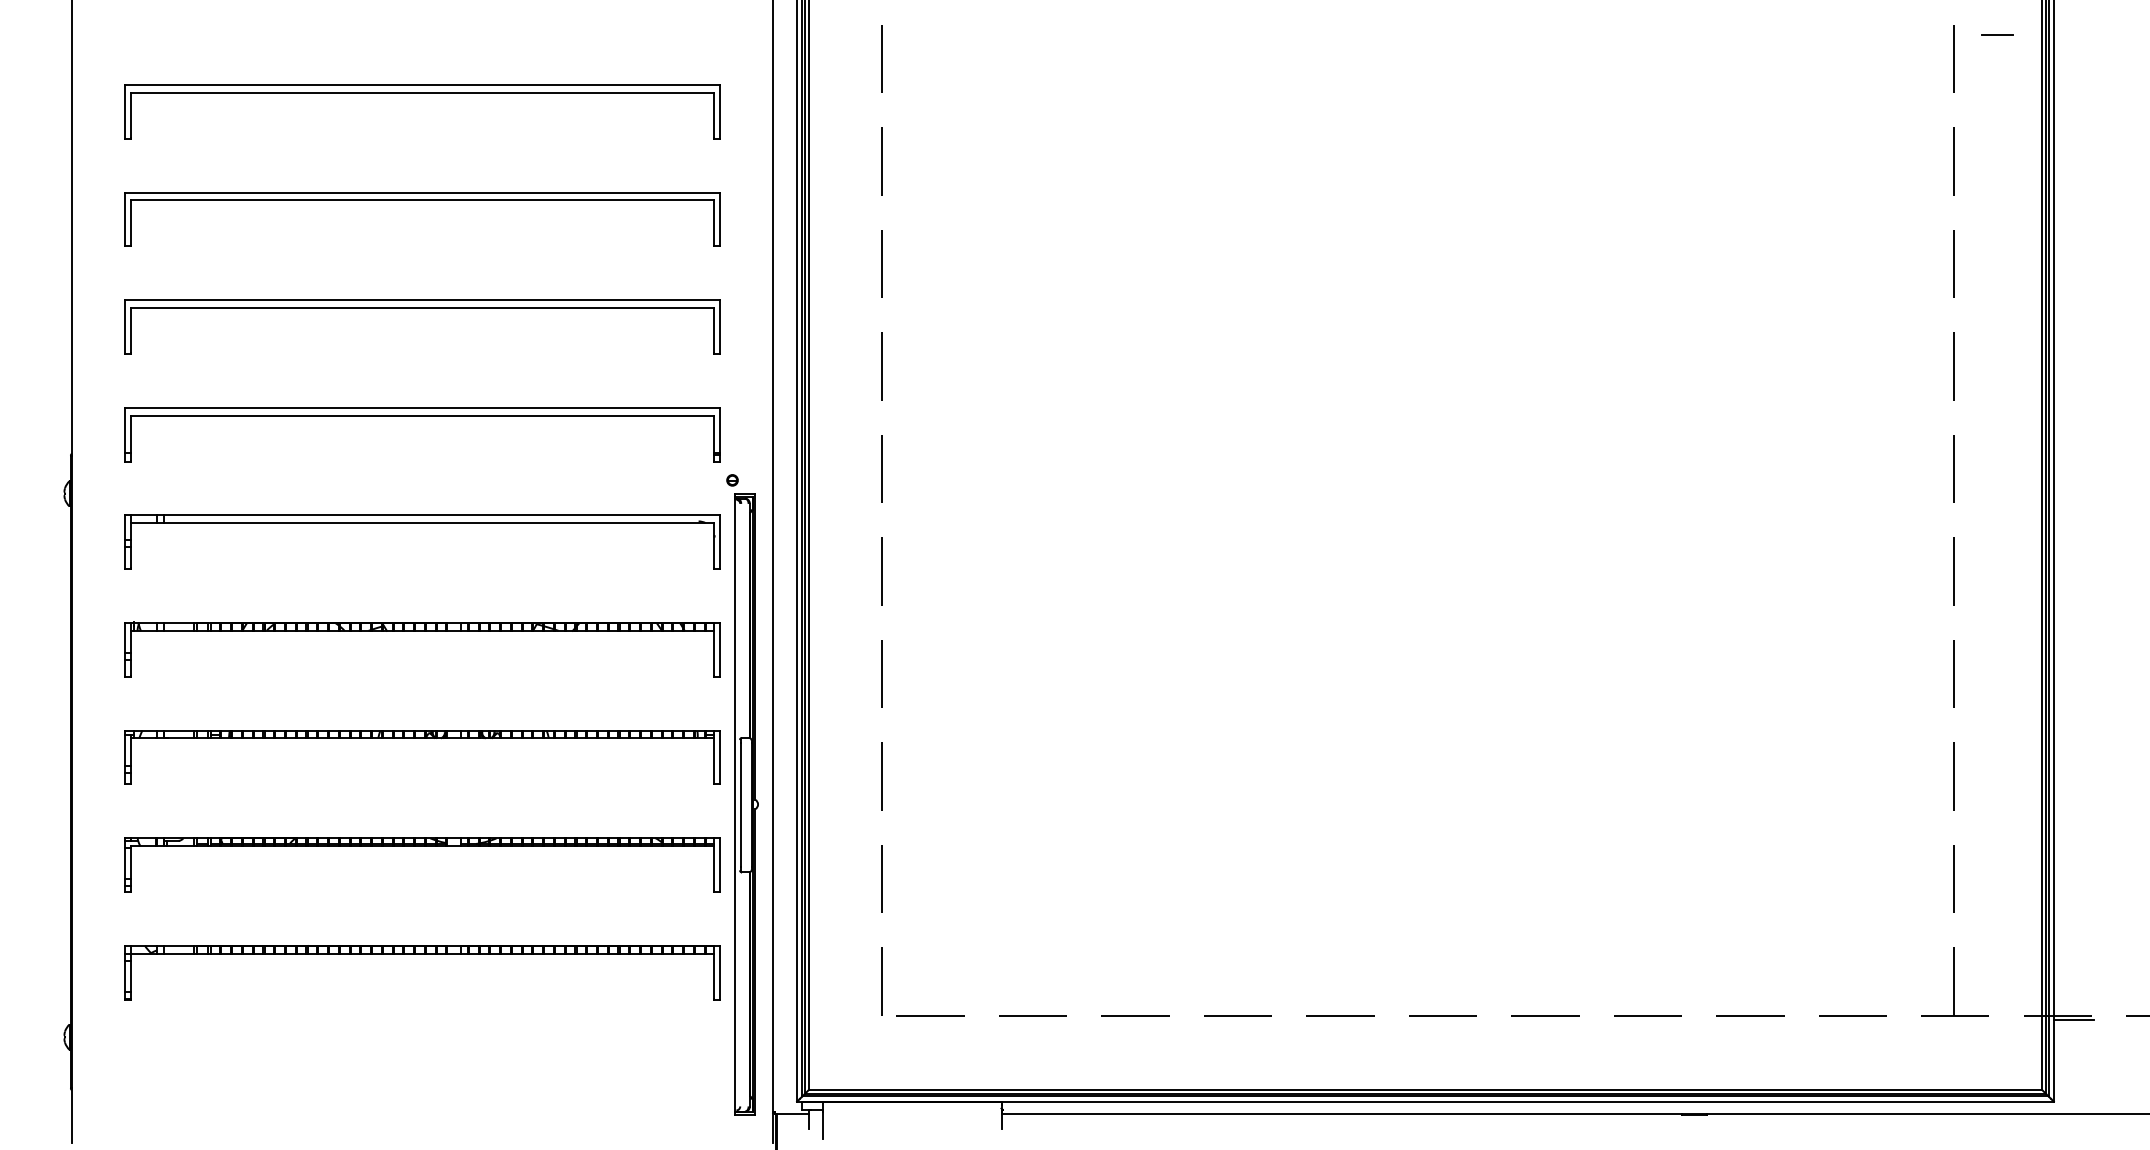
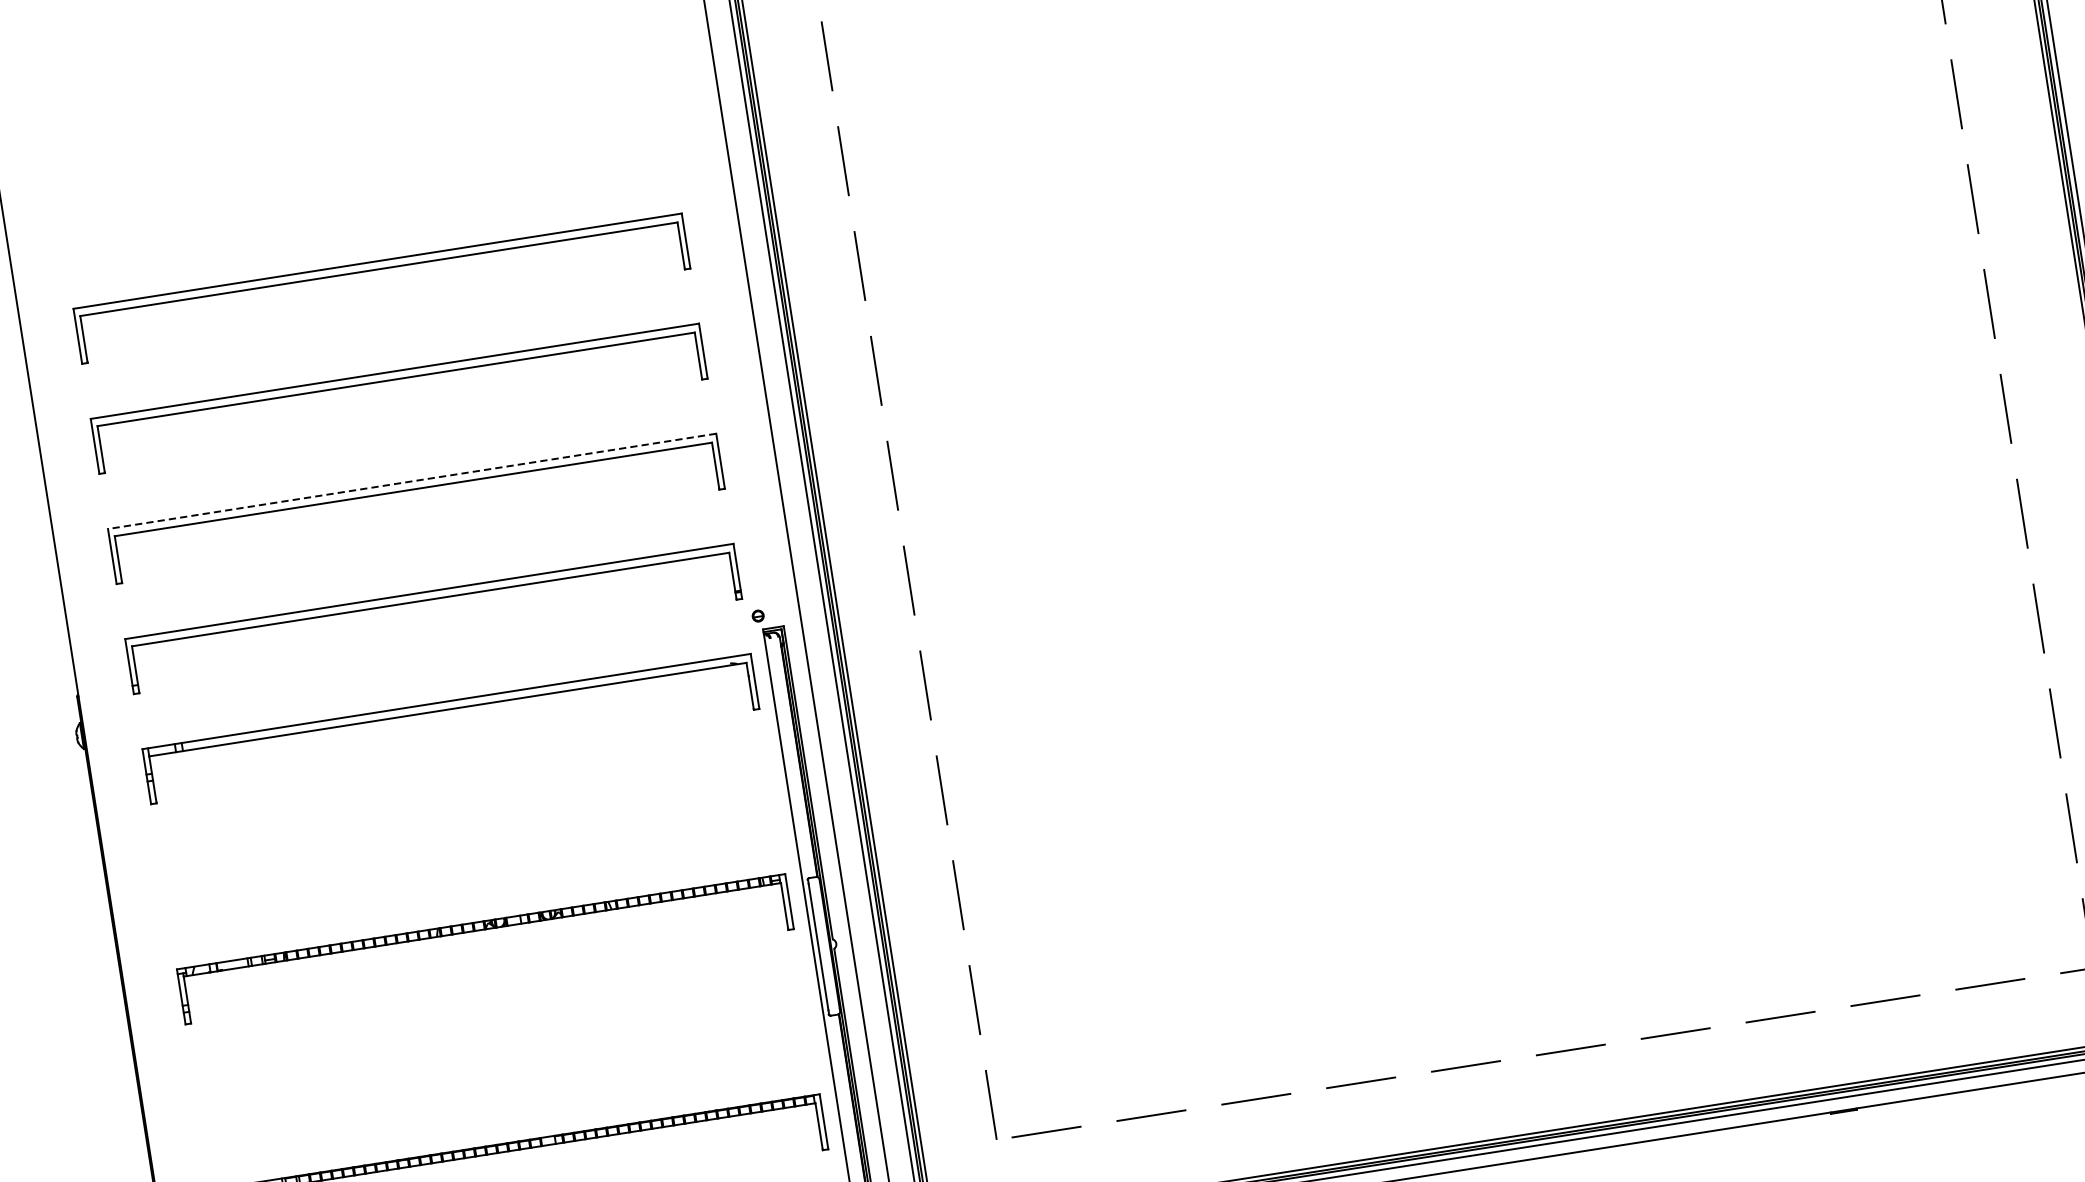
line: (422, 300) -> (412, 481), solid -> dashed
part: (422, 631) -> (465, 820), removed
part: (422, 846) -> (499, 1040), removed

